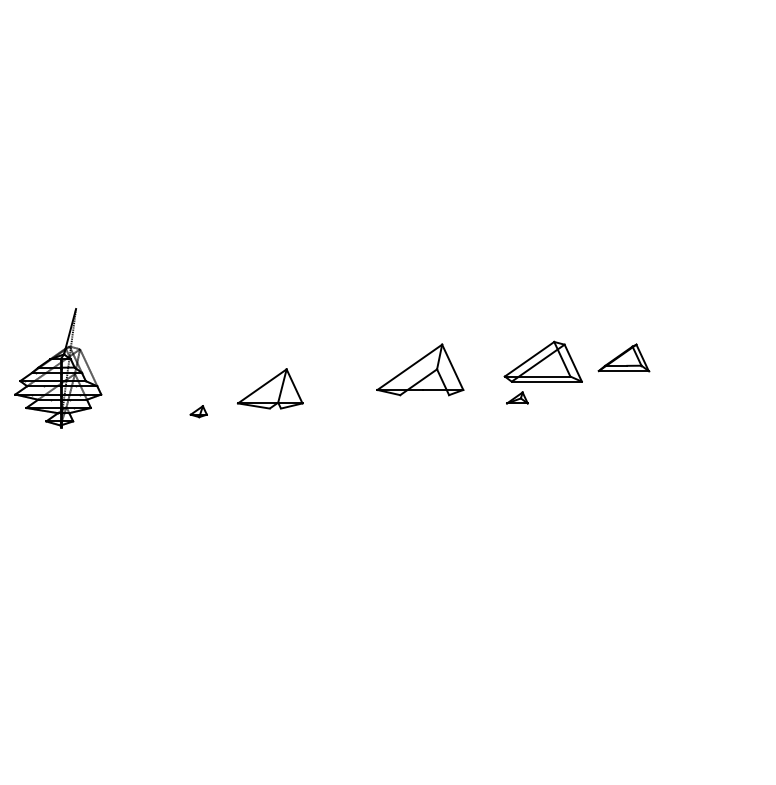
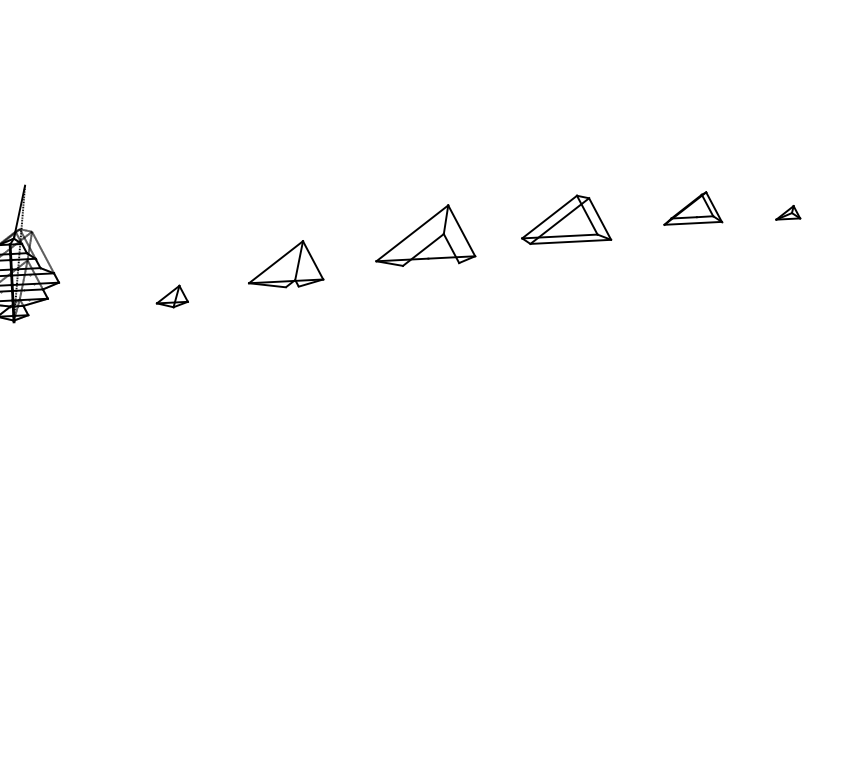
part: (623, 357) -> (692, 207), moved
part: (270, 388) -> (285, 264), moved
part: (517, 397) -> (787, 212), moved
part: (198, 411) -> (171, 296), size x1.67

